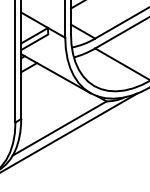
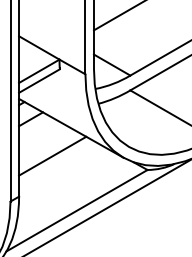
line: (43, 92) -> (52, 156), added

